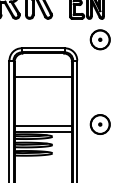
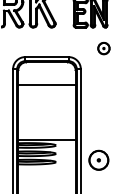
part: (99, 39) -> (103, 48), size x0.6
part: (99, 123) -> (98, 159), moved
line: (42, 125) -> (46, 134), removed

